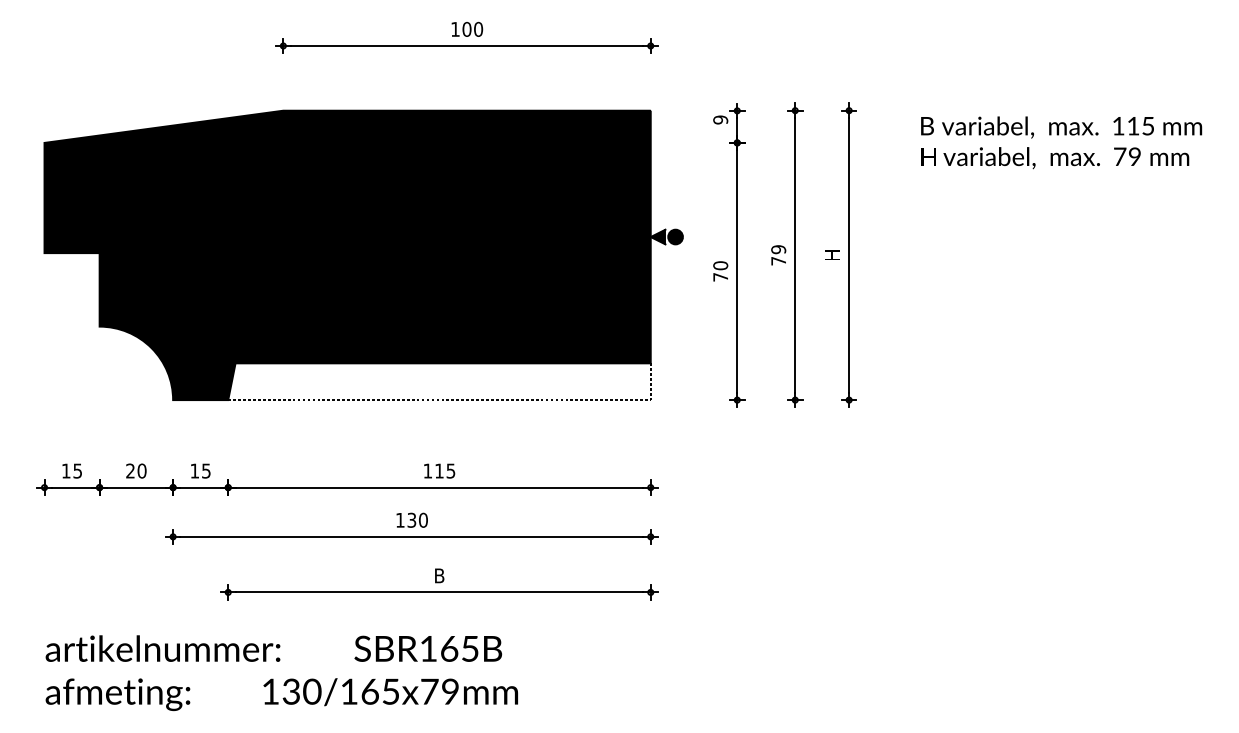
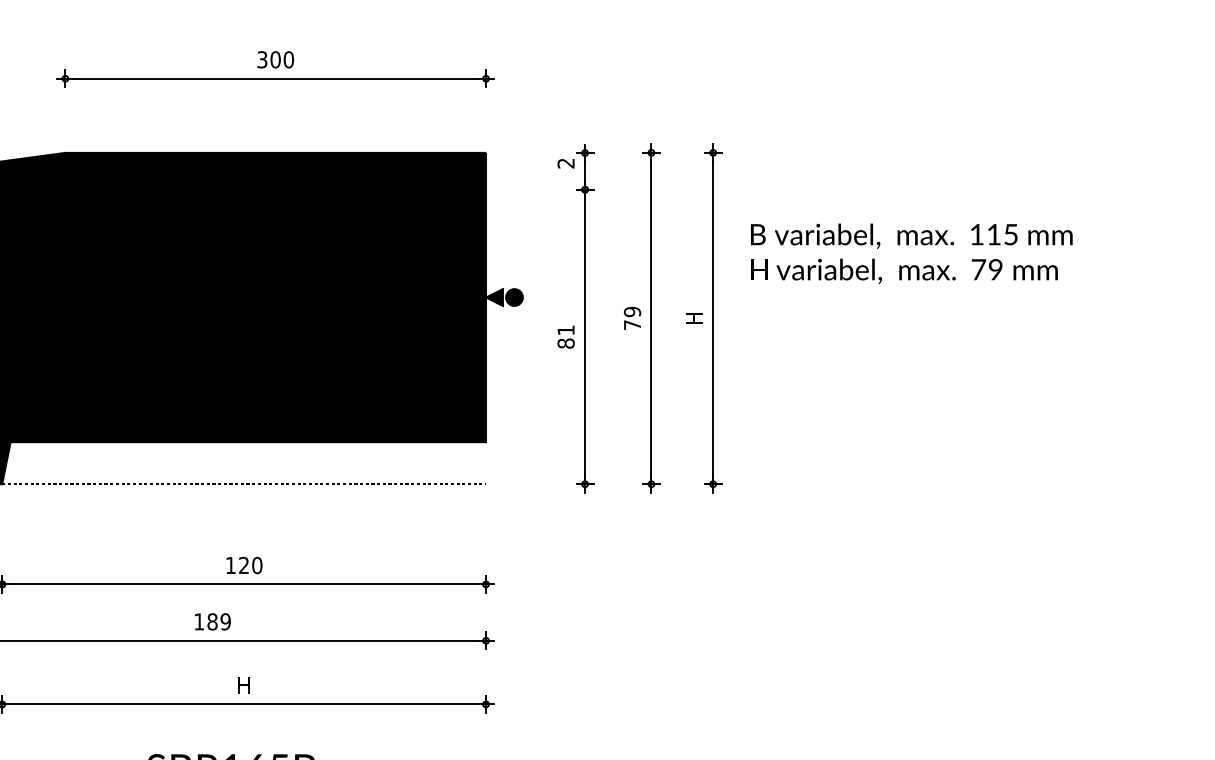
text: (455, 28) -> (262, 58), 100 -> 300
text: (720, 119) -> (565, 162), 9 -> 2
text: (1061, 142) -> (911, 253), moved
text: (720, 271) -> (565, 336), 70 -> 81
line: (650, 381) -> (485, 462), removed
text: (445, 470) -> (251, 564), 115 -> 120
text: (417, 519) -> (218, 620), 130 -> 189
text: (439, 575) -> (244, 685), B -> H

